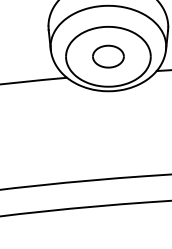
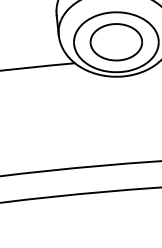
part: (108, 56) -> (116, 41), size x1.67

